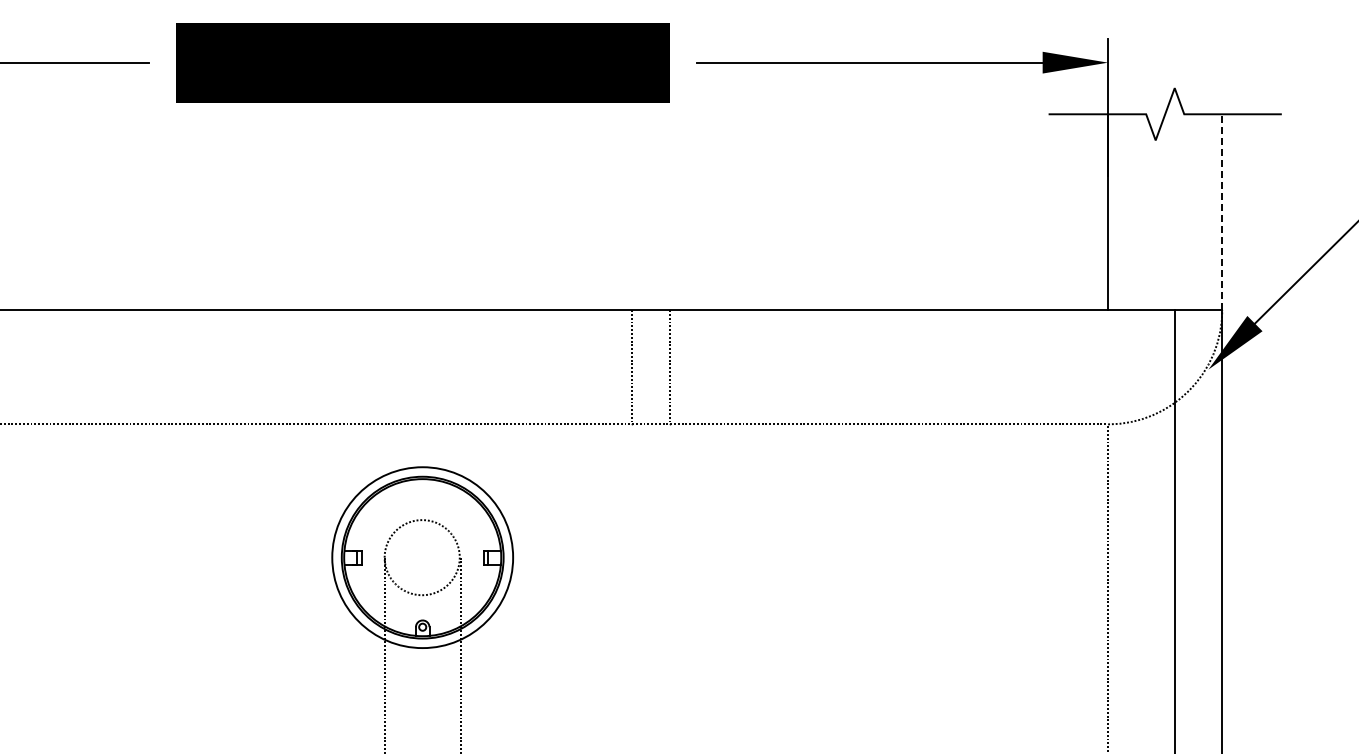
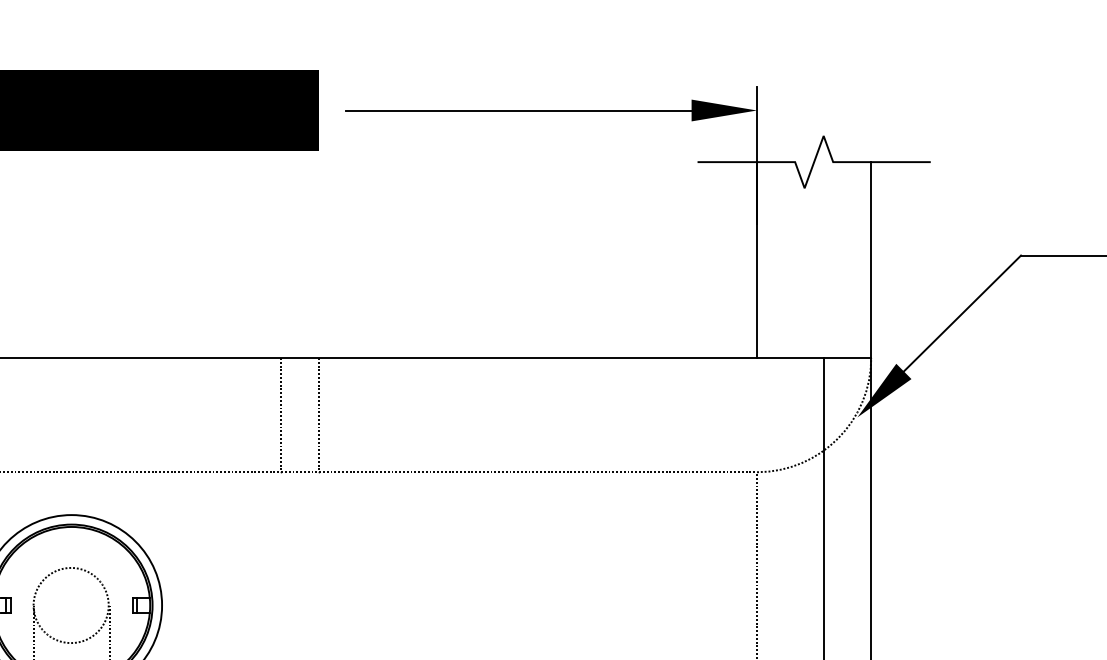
line: (1222, 212) -> (871, 260), dashed -> solid

